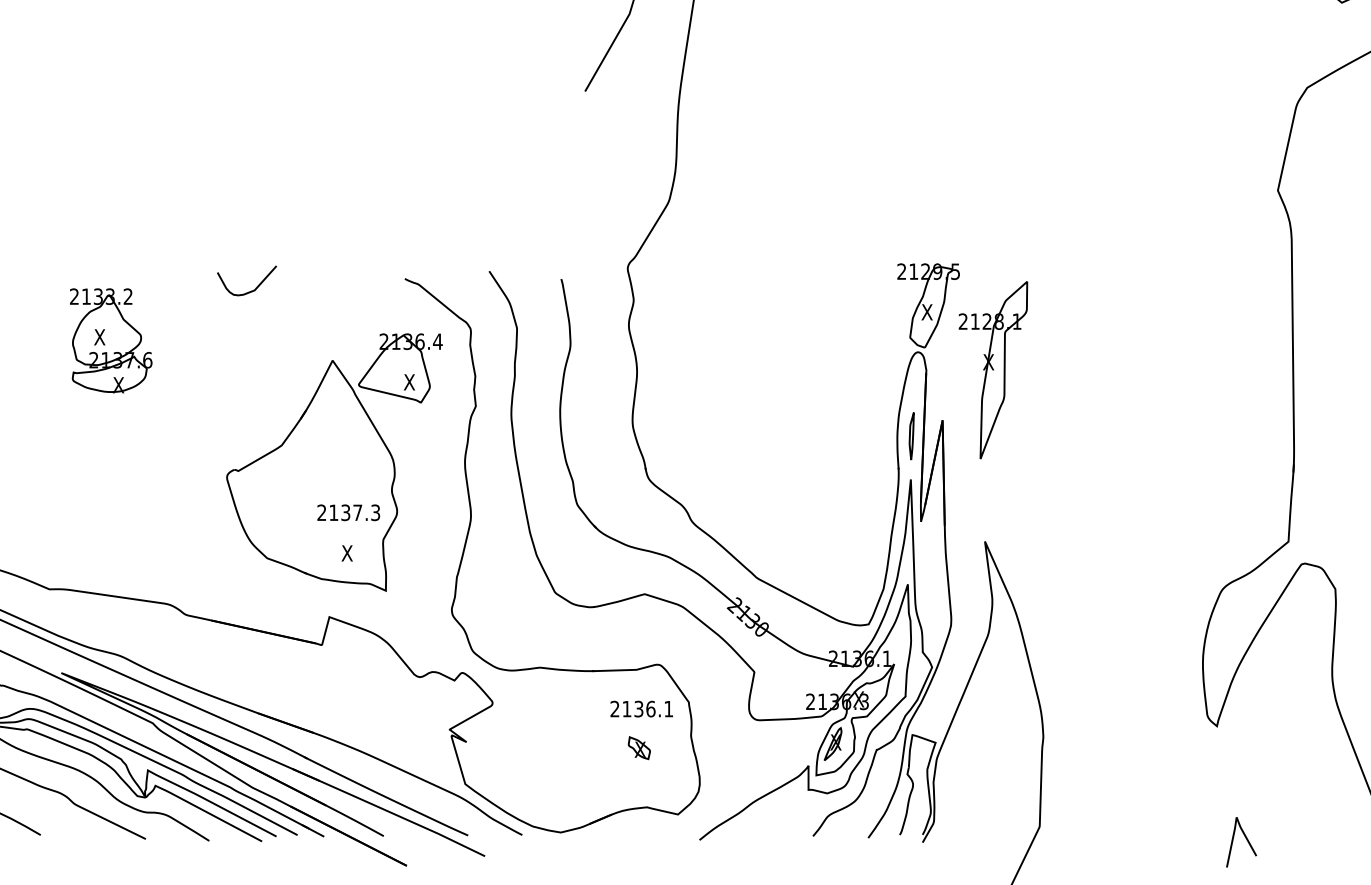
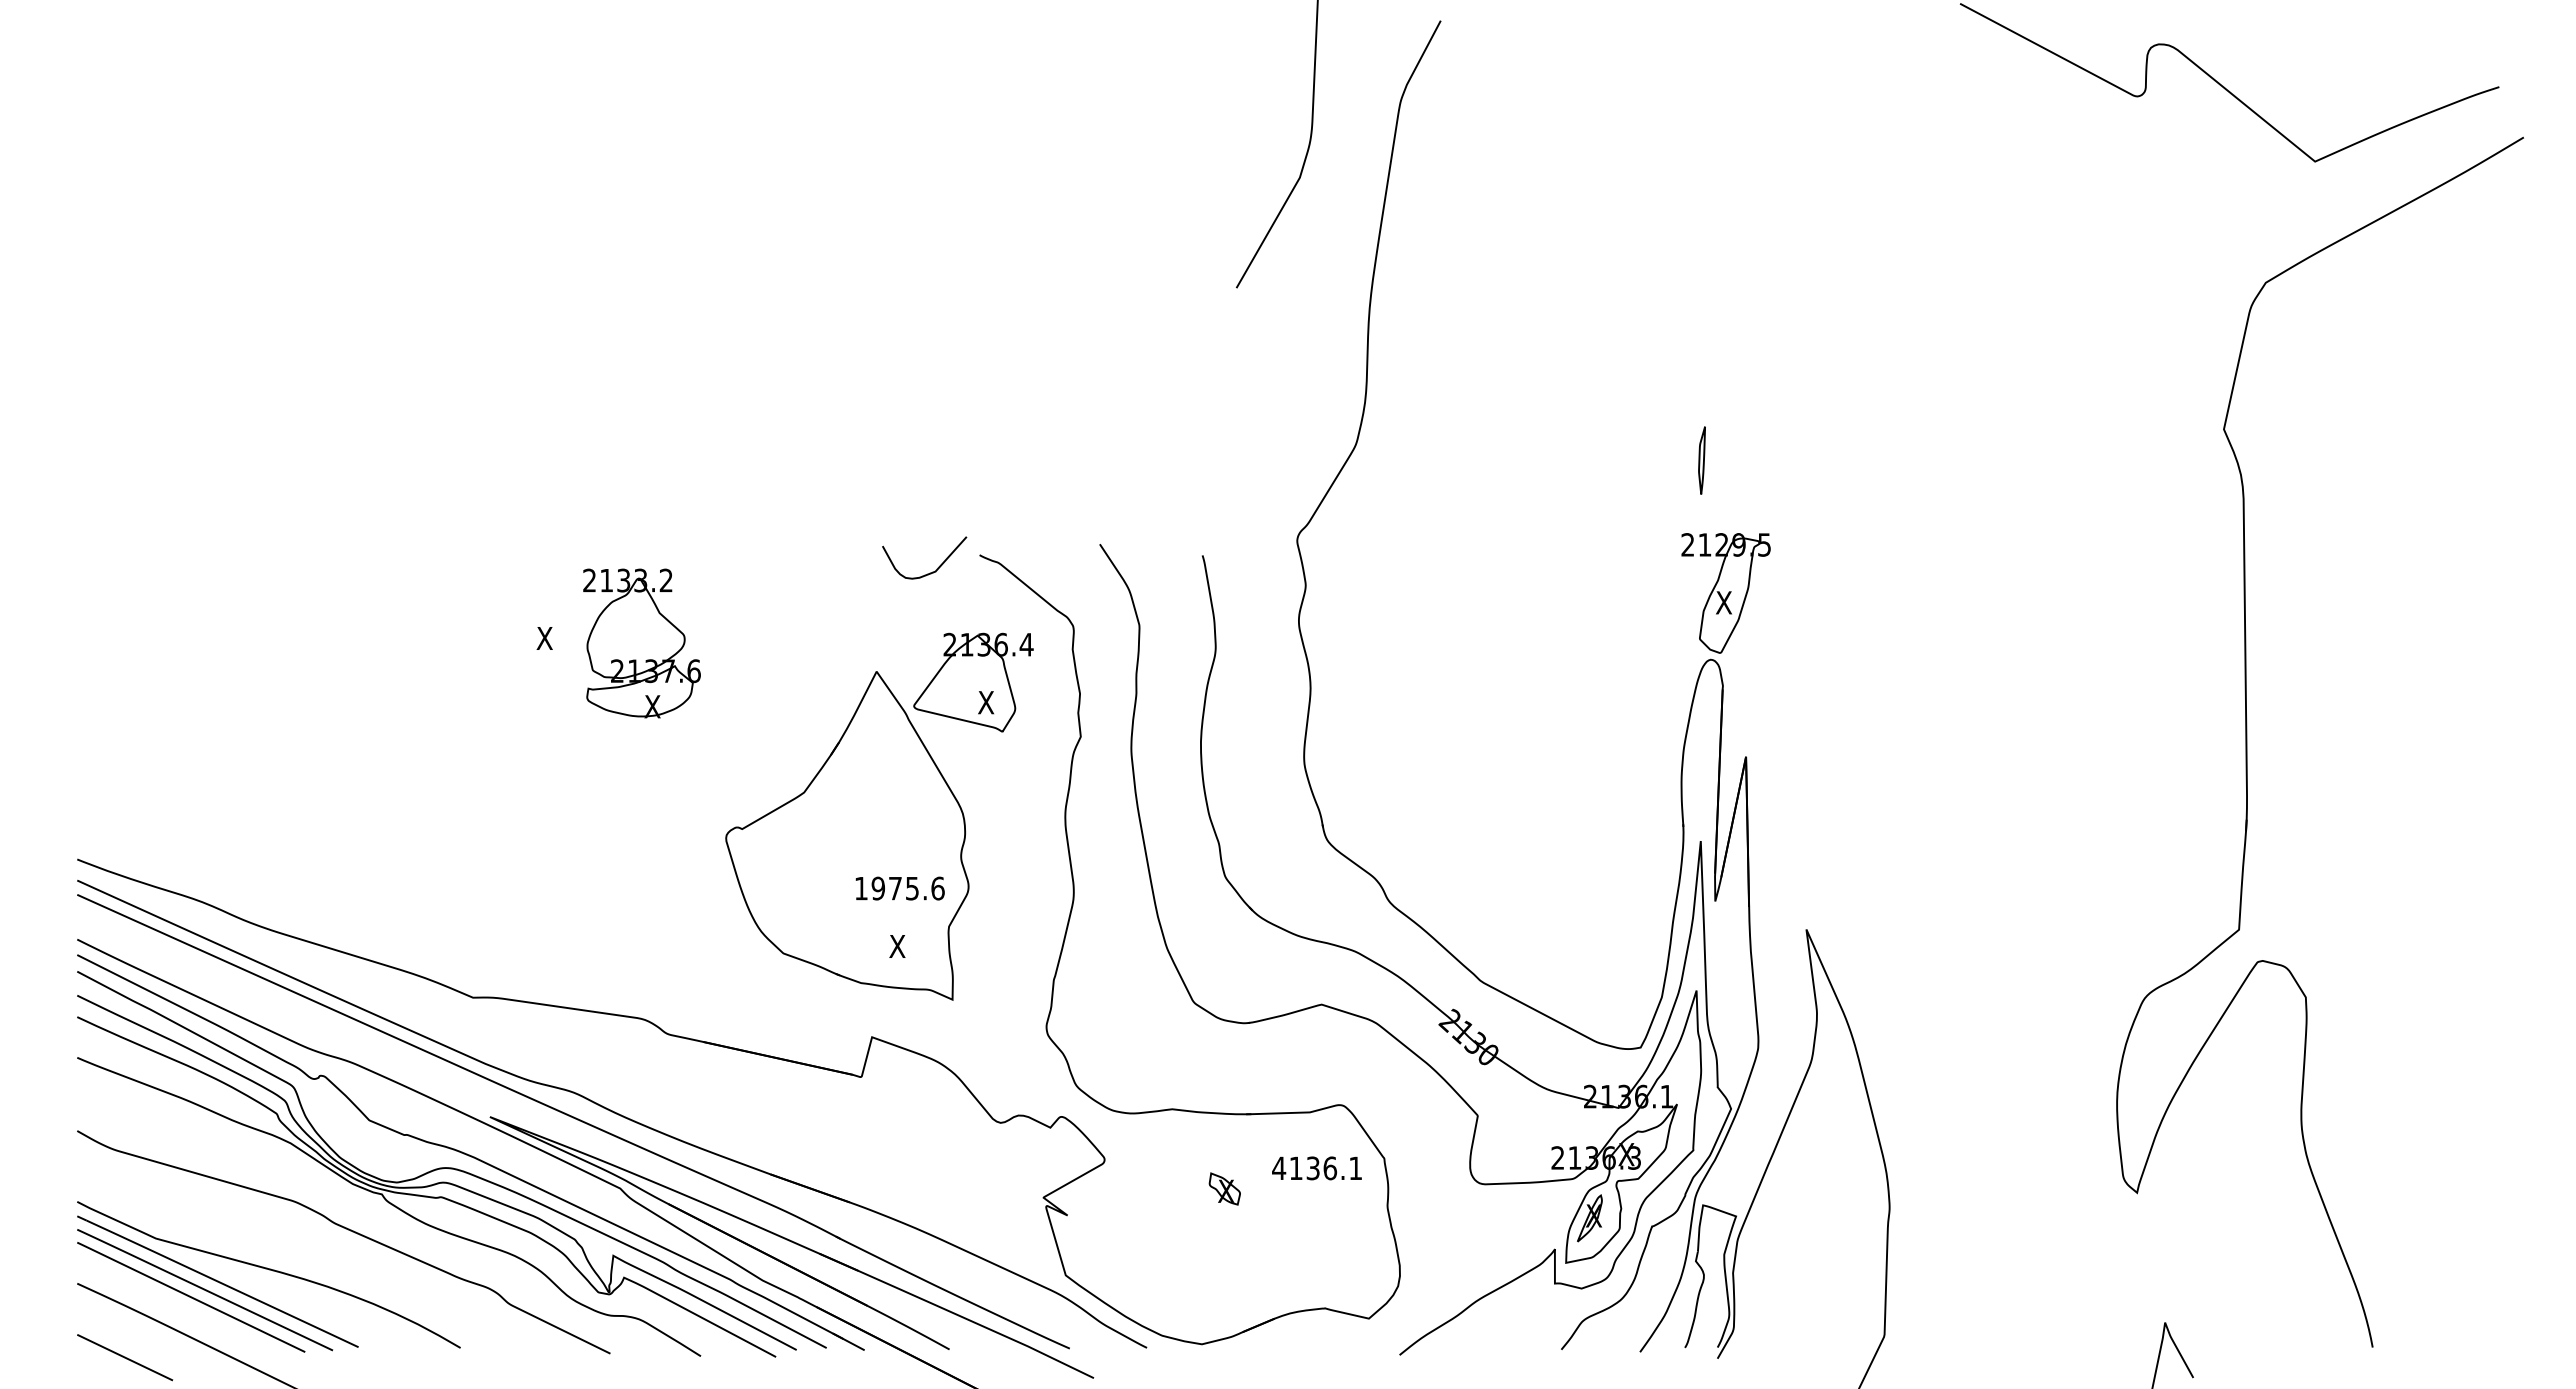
curve: (252, 290) -> (932, 571), moved
part: (110, 340) -> (641, 643), moved
part: (993, 370) -> (1818, 685), removed
part: (911, 436) -> (1701, 460), moved
text: (348, 512) -> (899, 888), 2137.3 -> 1975.6
text: (615, 708) -> (1279, 1167), 2136.1 -> 4136.1
part: (639, 747) -> (1224, 1188), moved

